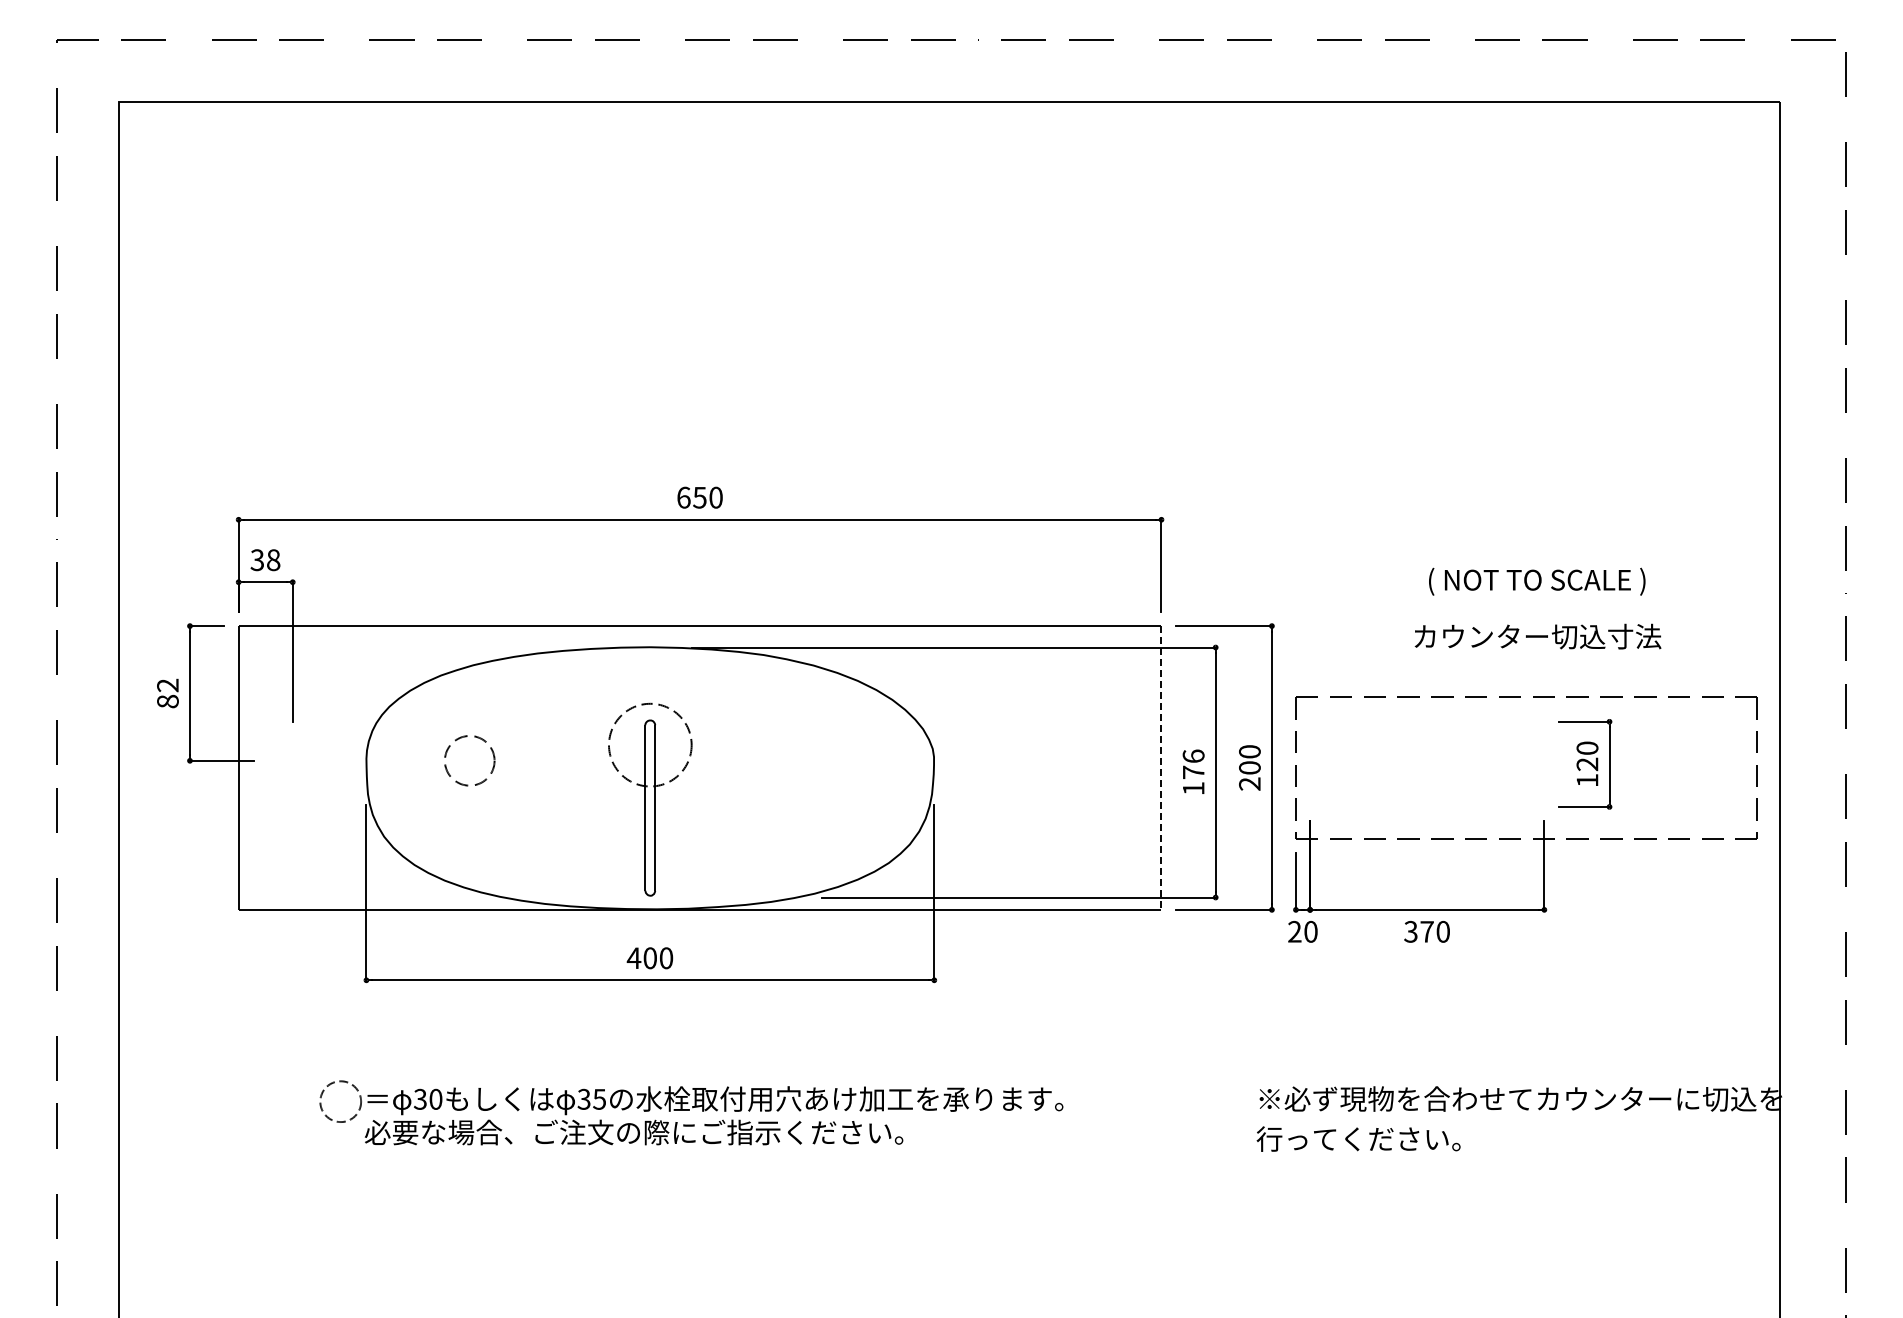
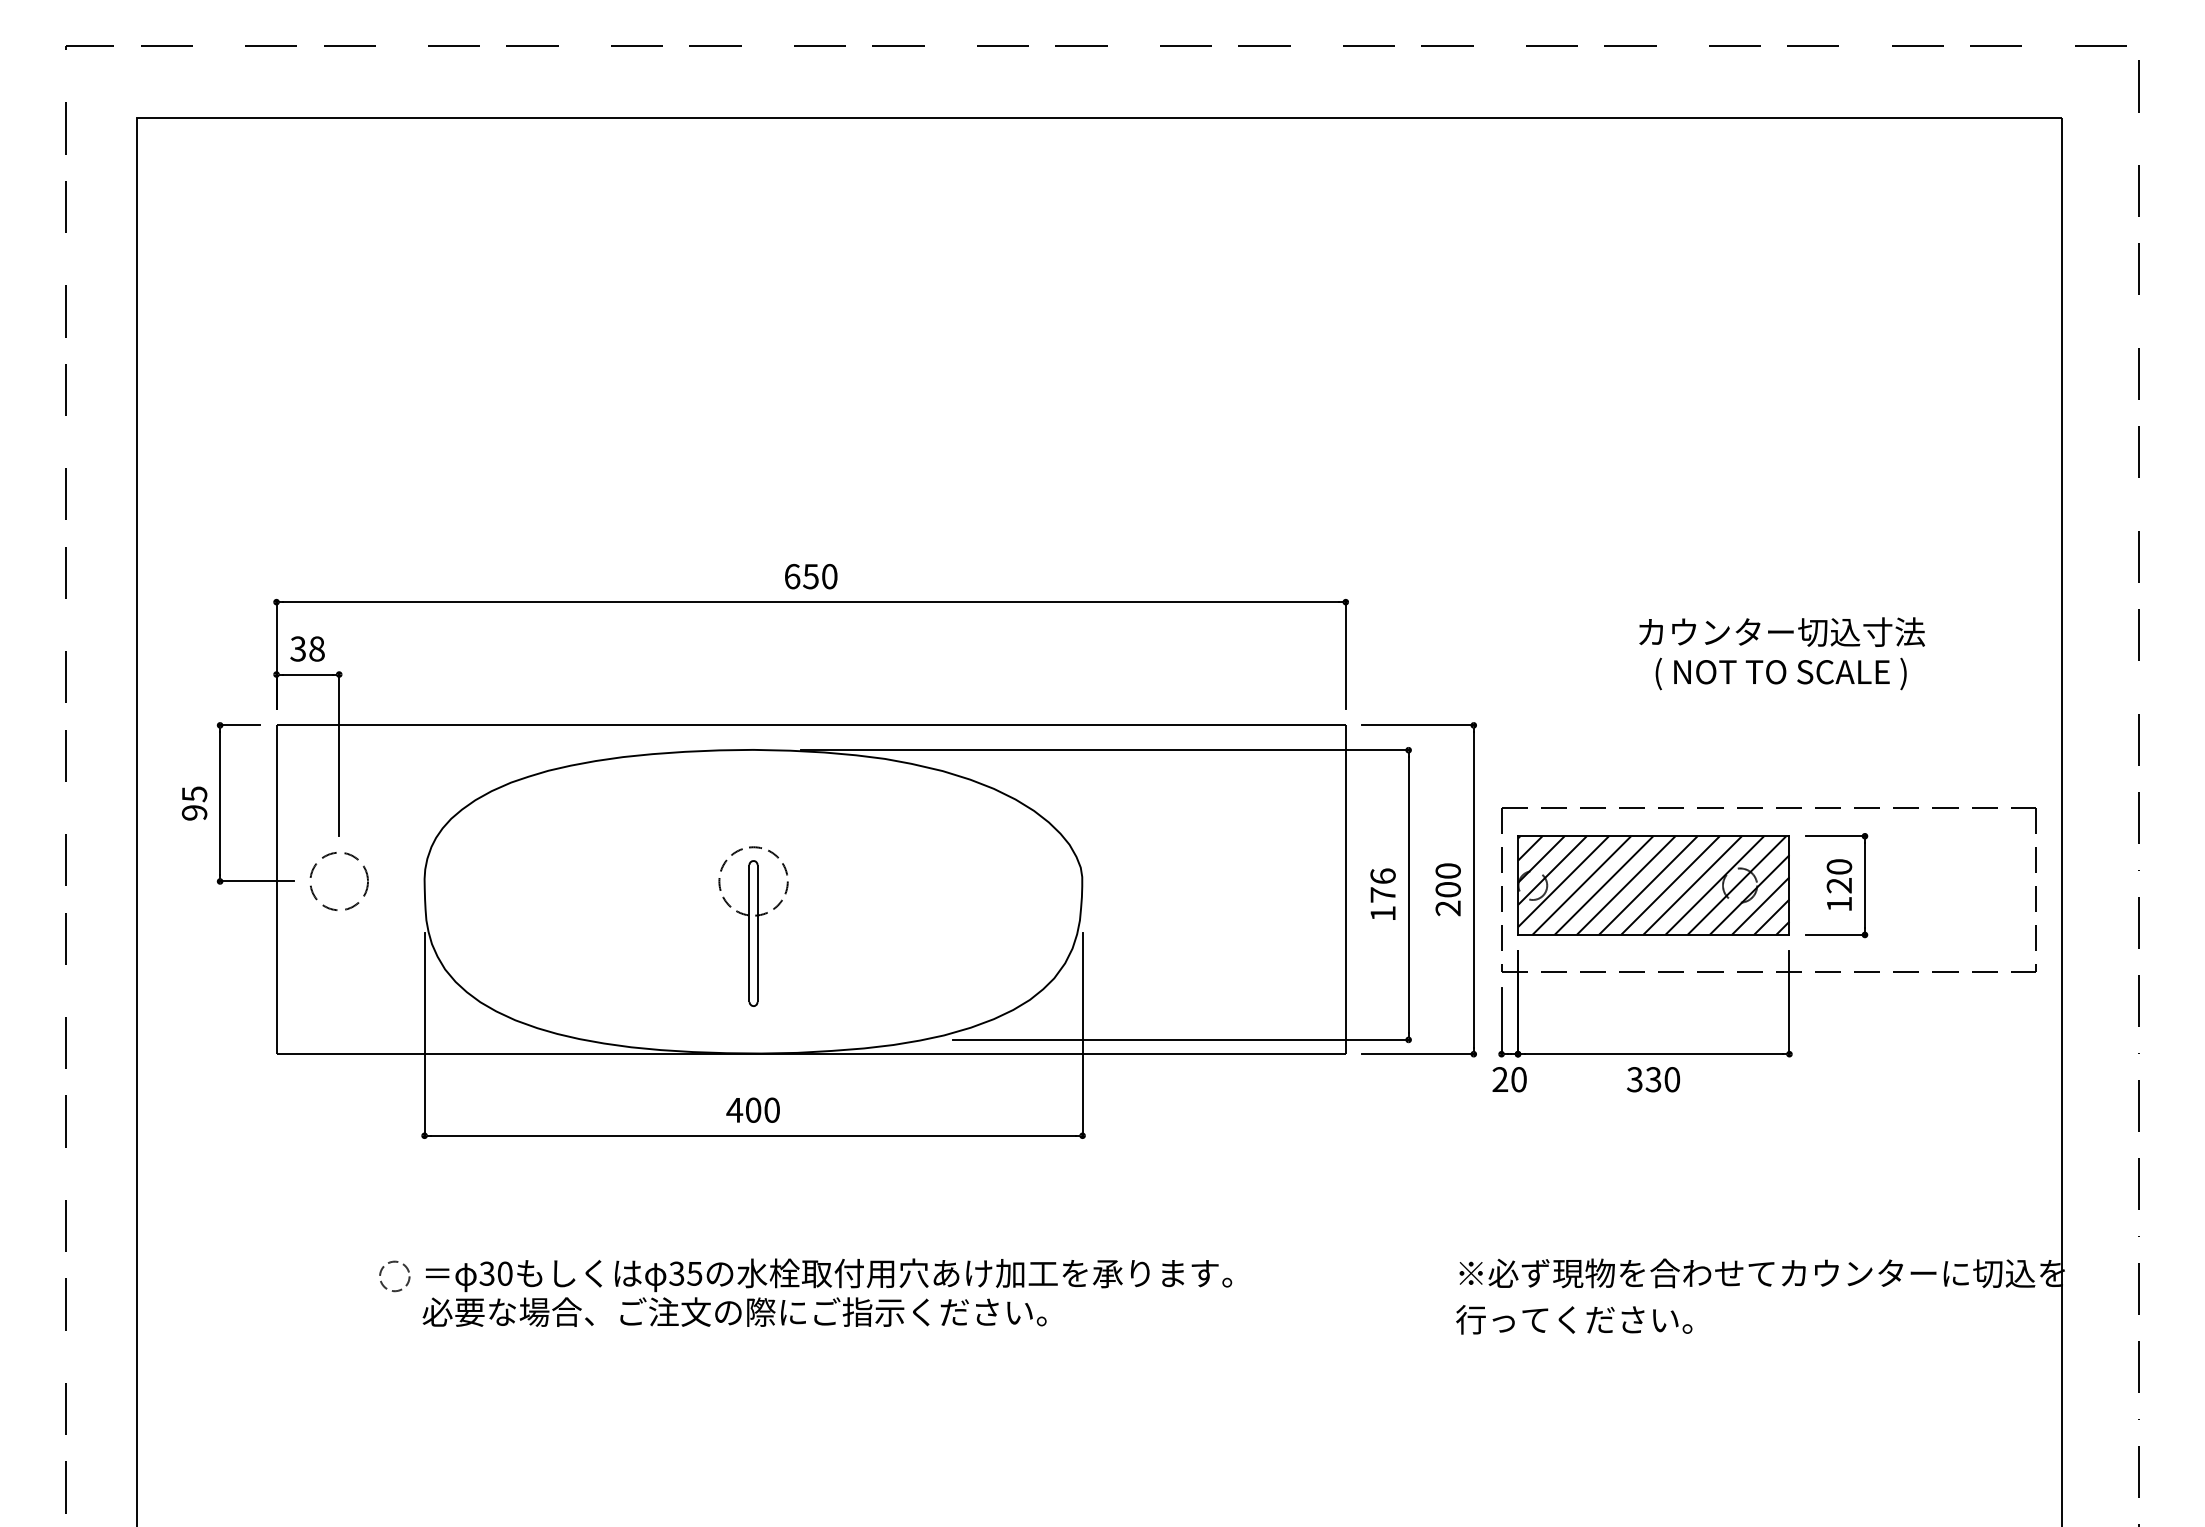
text: (1537, 636) -> (1781, 631), moved
text: (167, 693) -> (194, 803), 82 -> 95
circle: (469, 760) -> (338, 881), moved
part: (1426, 764) -> (1652, 885), added
line: (1161, 767) -> (1345, 889), dashed -> solid
part: (650, 799) -> (753, 926), size x0.71
text: (1426, 931) -> (1652, 1079), 370 -> 330
circle: (340, 1101) -> (394, 1276), size x0.62

